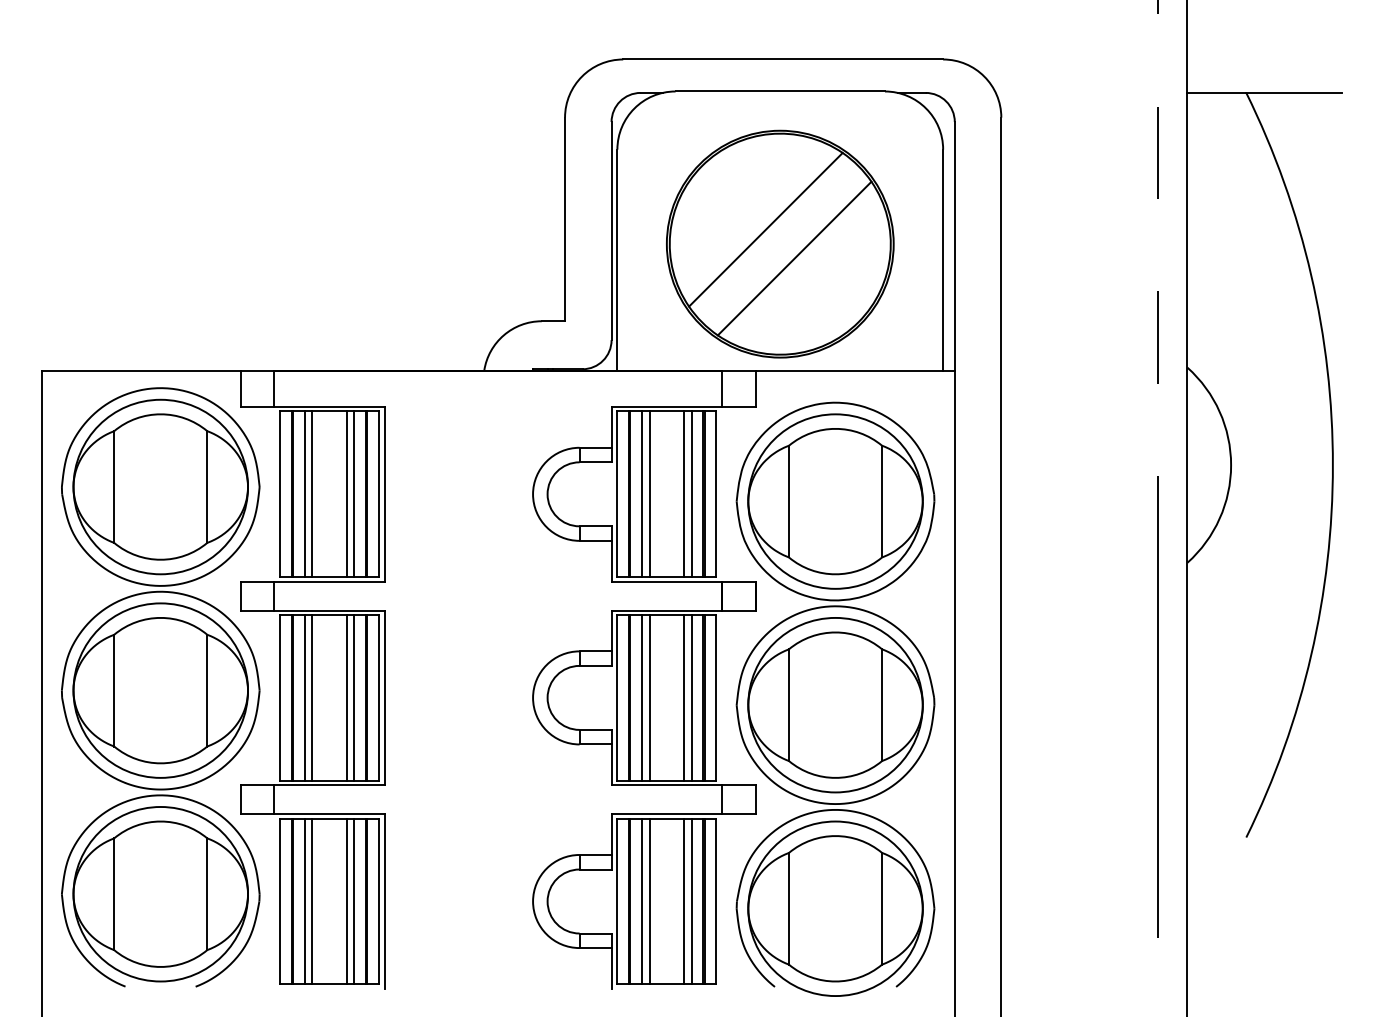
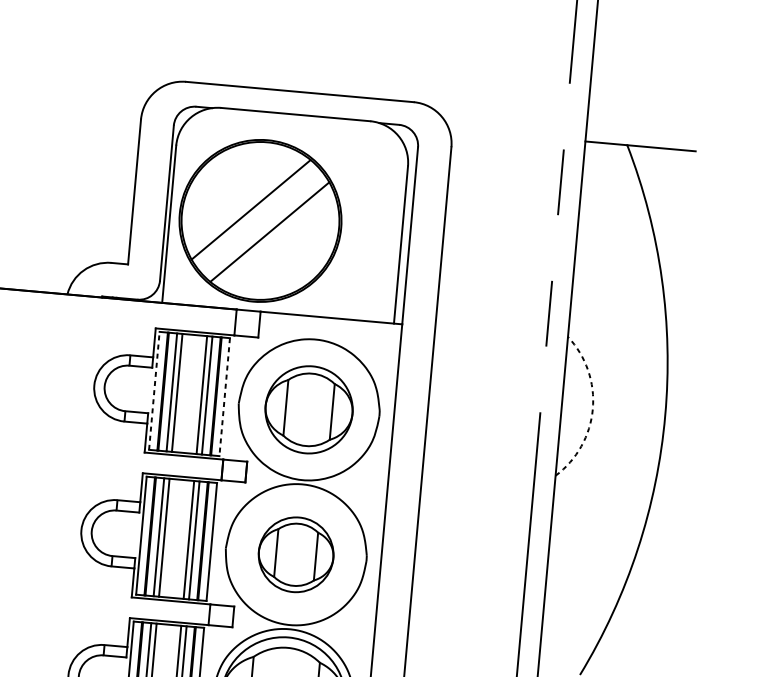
part: (780, 243) -> (260, 220), moved
arc: (1231, 465) -> (593, 409), solid -> dashed
line: (617, 494) -> (154, 390), solid -> dashed
line: (716, 494) -> (224, 397), solid -> dashed
part: (835, 501) -> (309, 409), size x0.7
part: (835, 705) -> (296, 554), size x0.6

